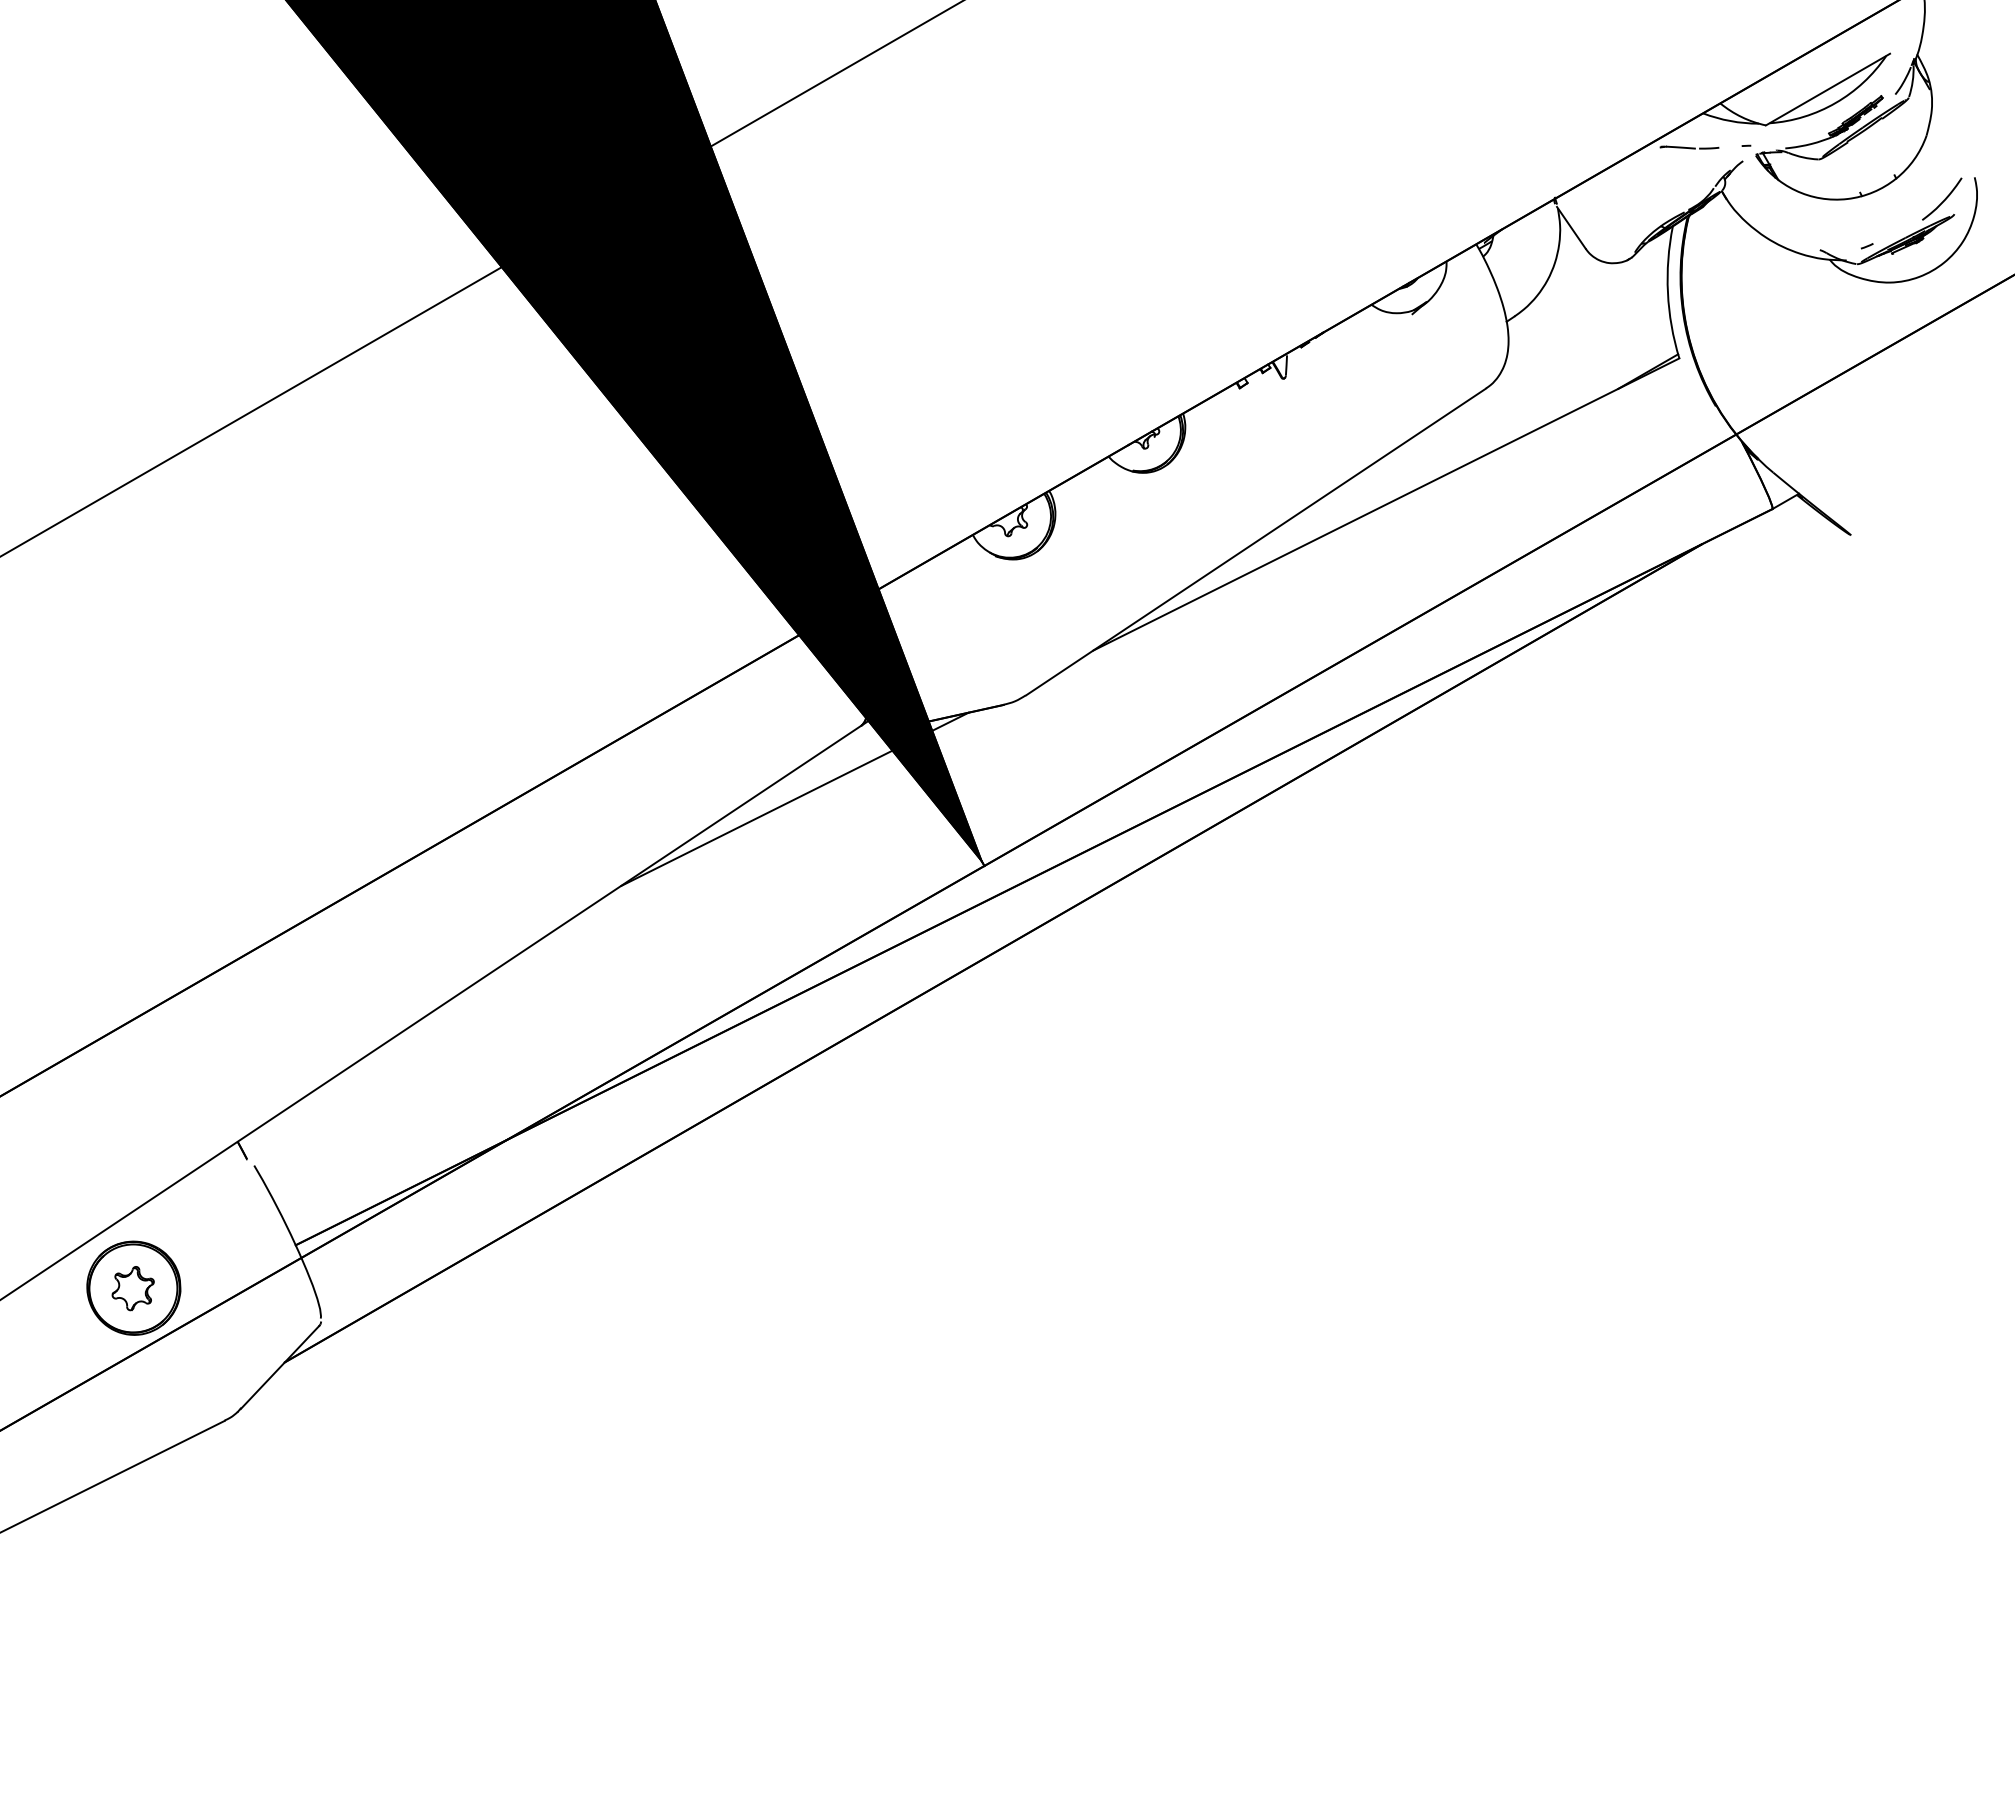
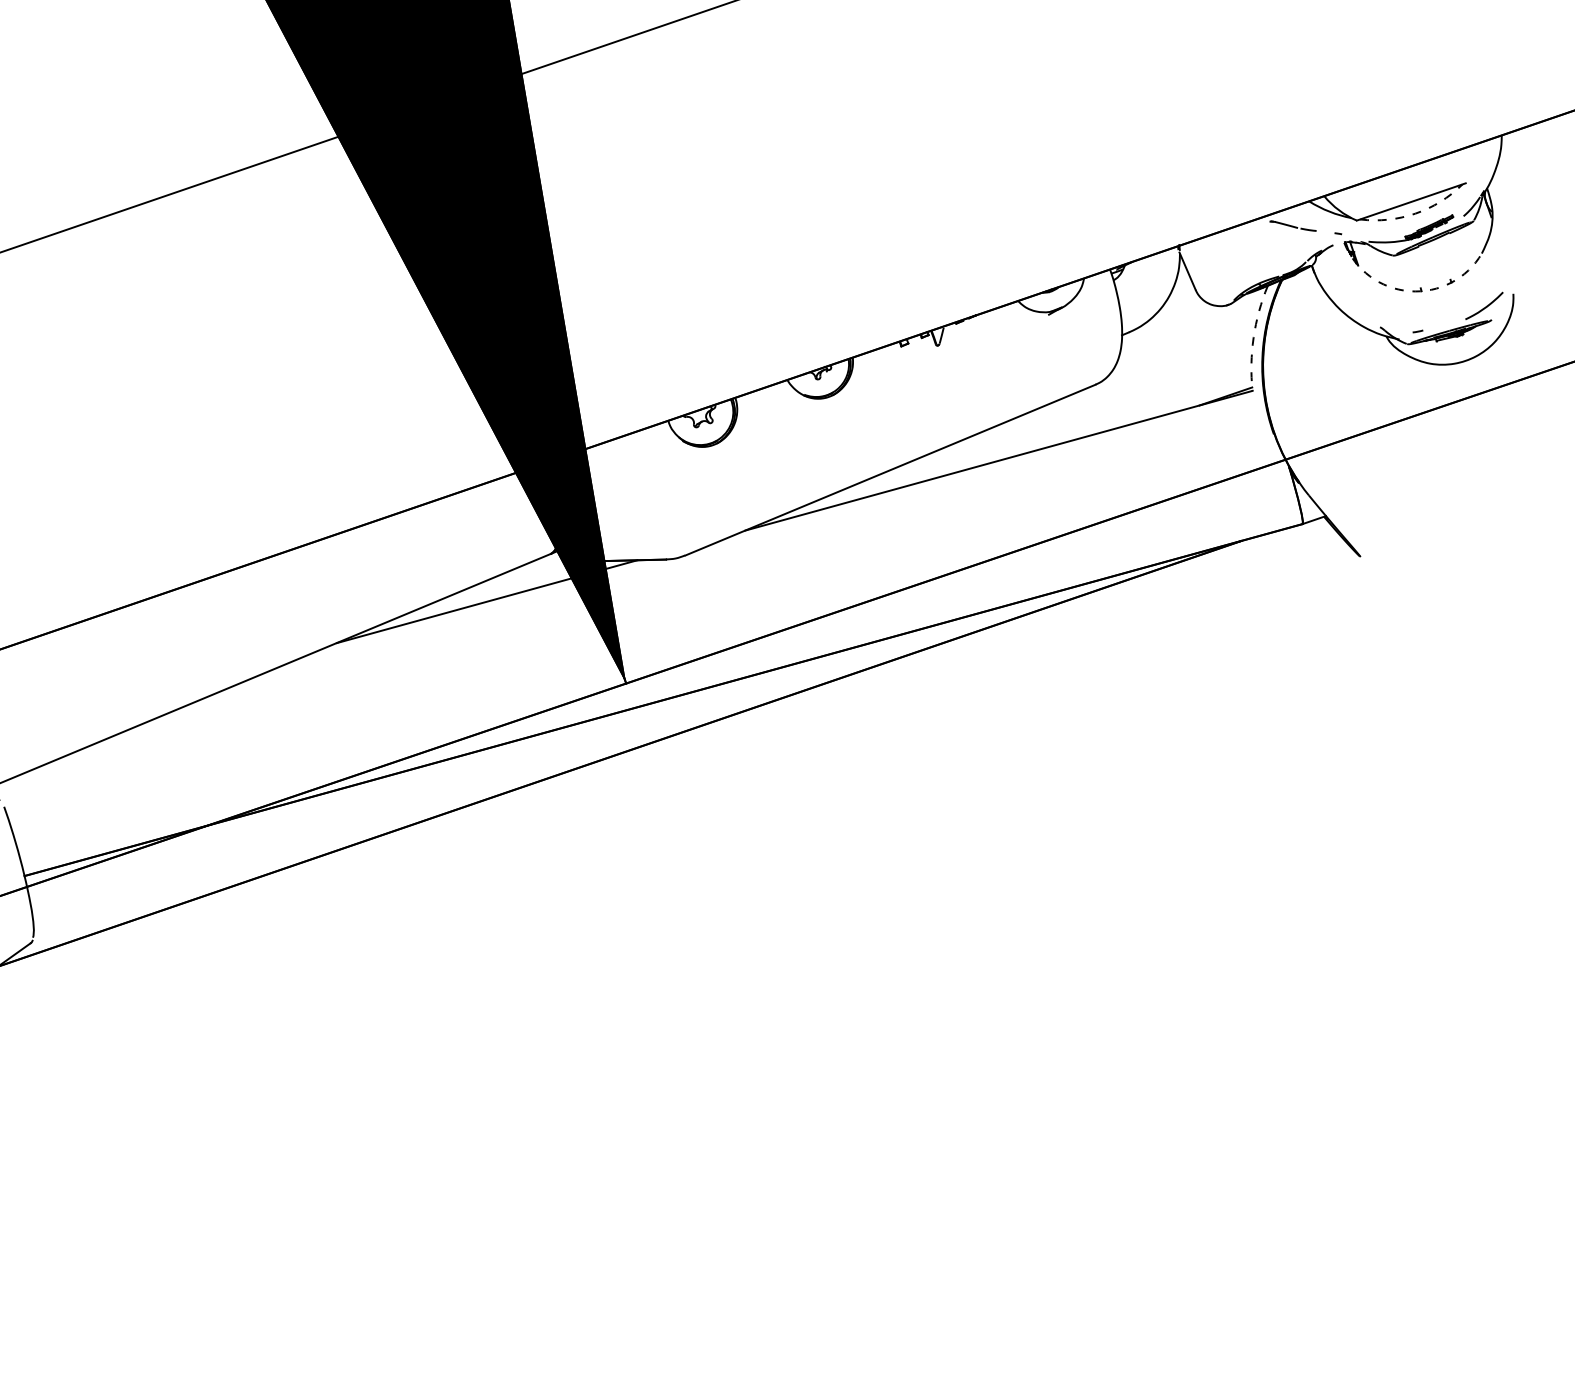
arc: (1835, 102) -> (1415, 213), solid -> dashed
arc: (1847, 199) -> (1409, 291), solid -> dashed
arc: (1667, 292) -> (1253, 337), solid -> dashed

